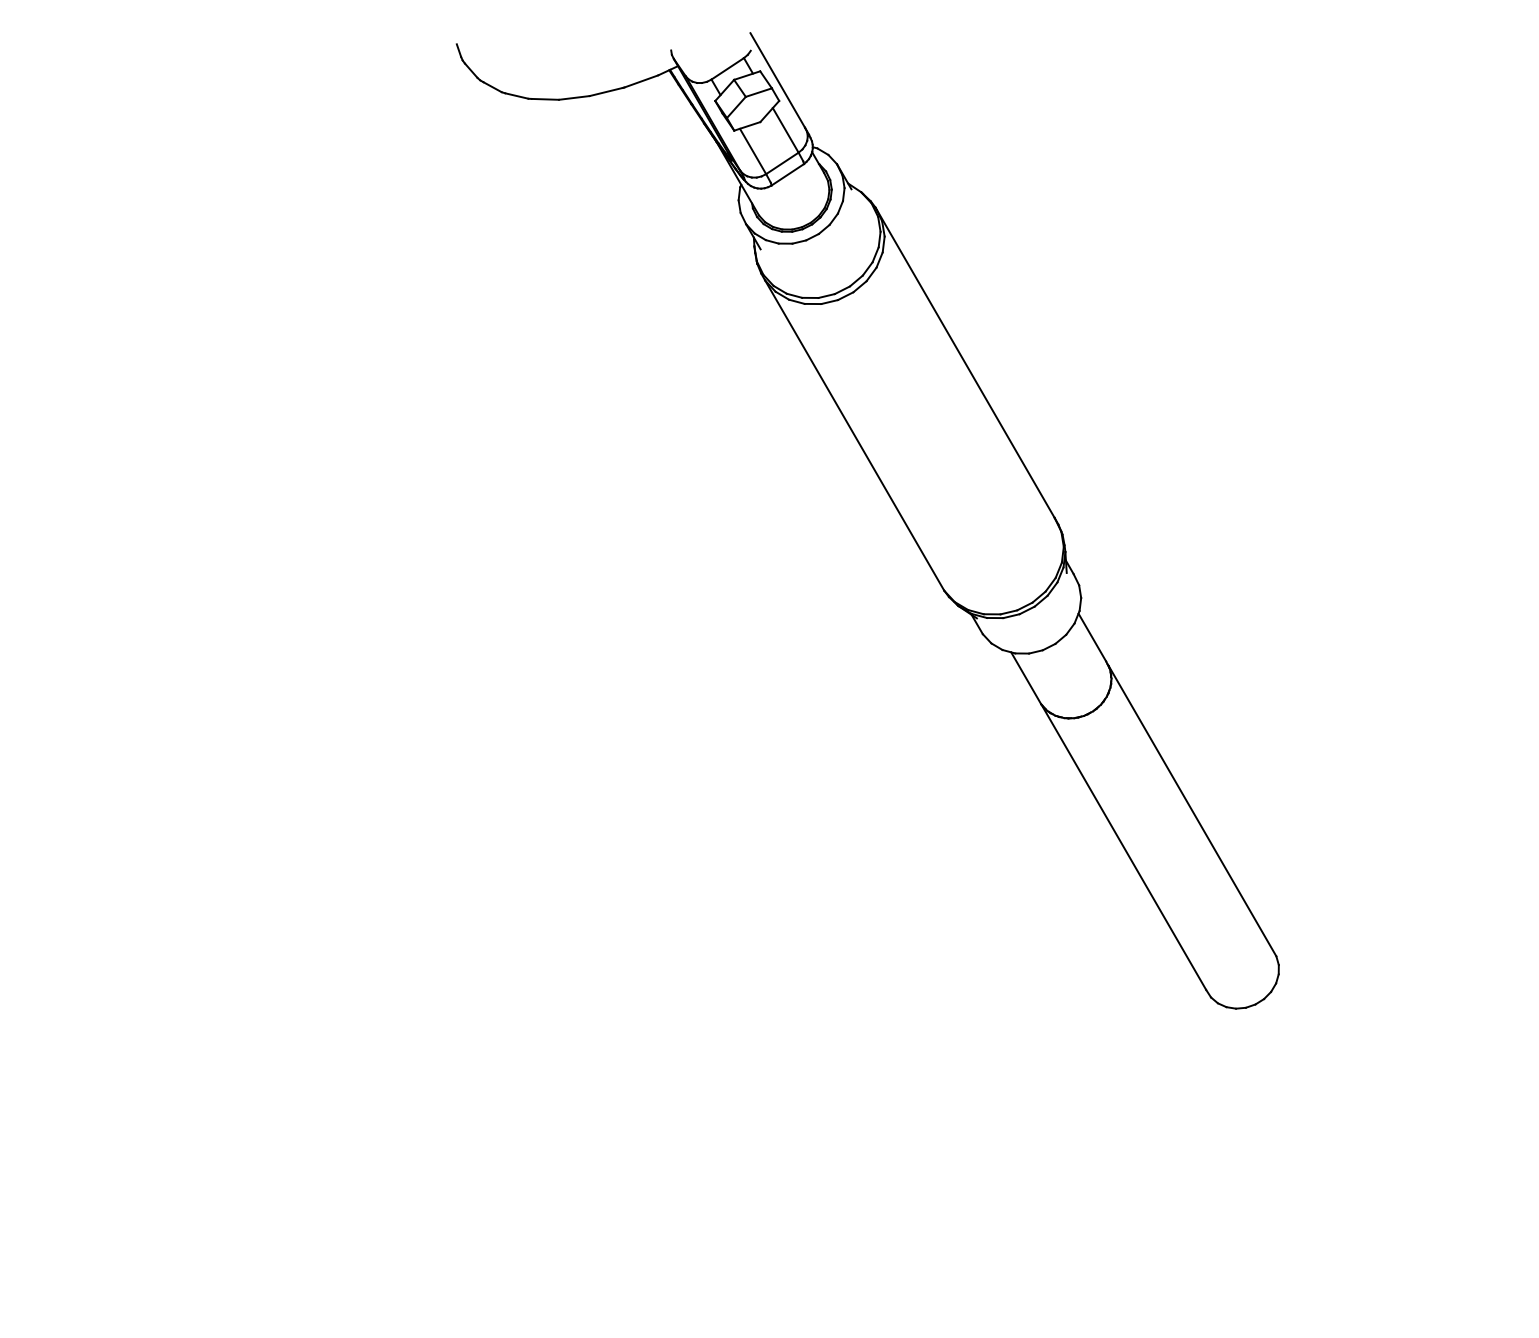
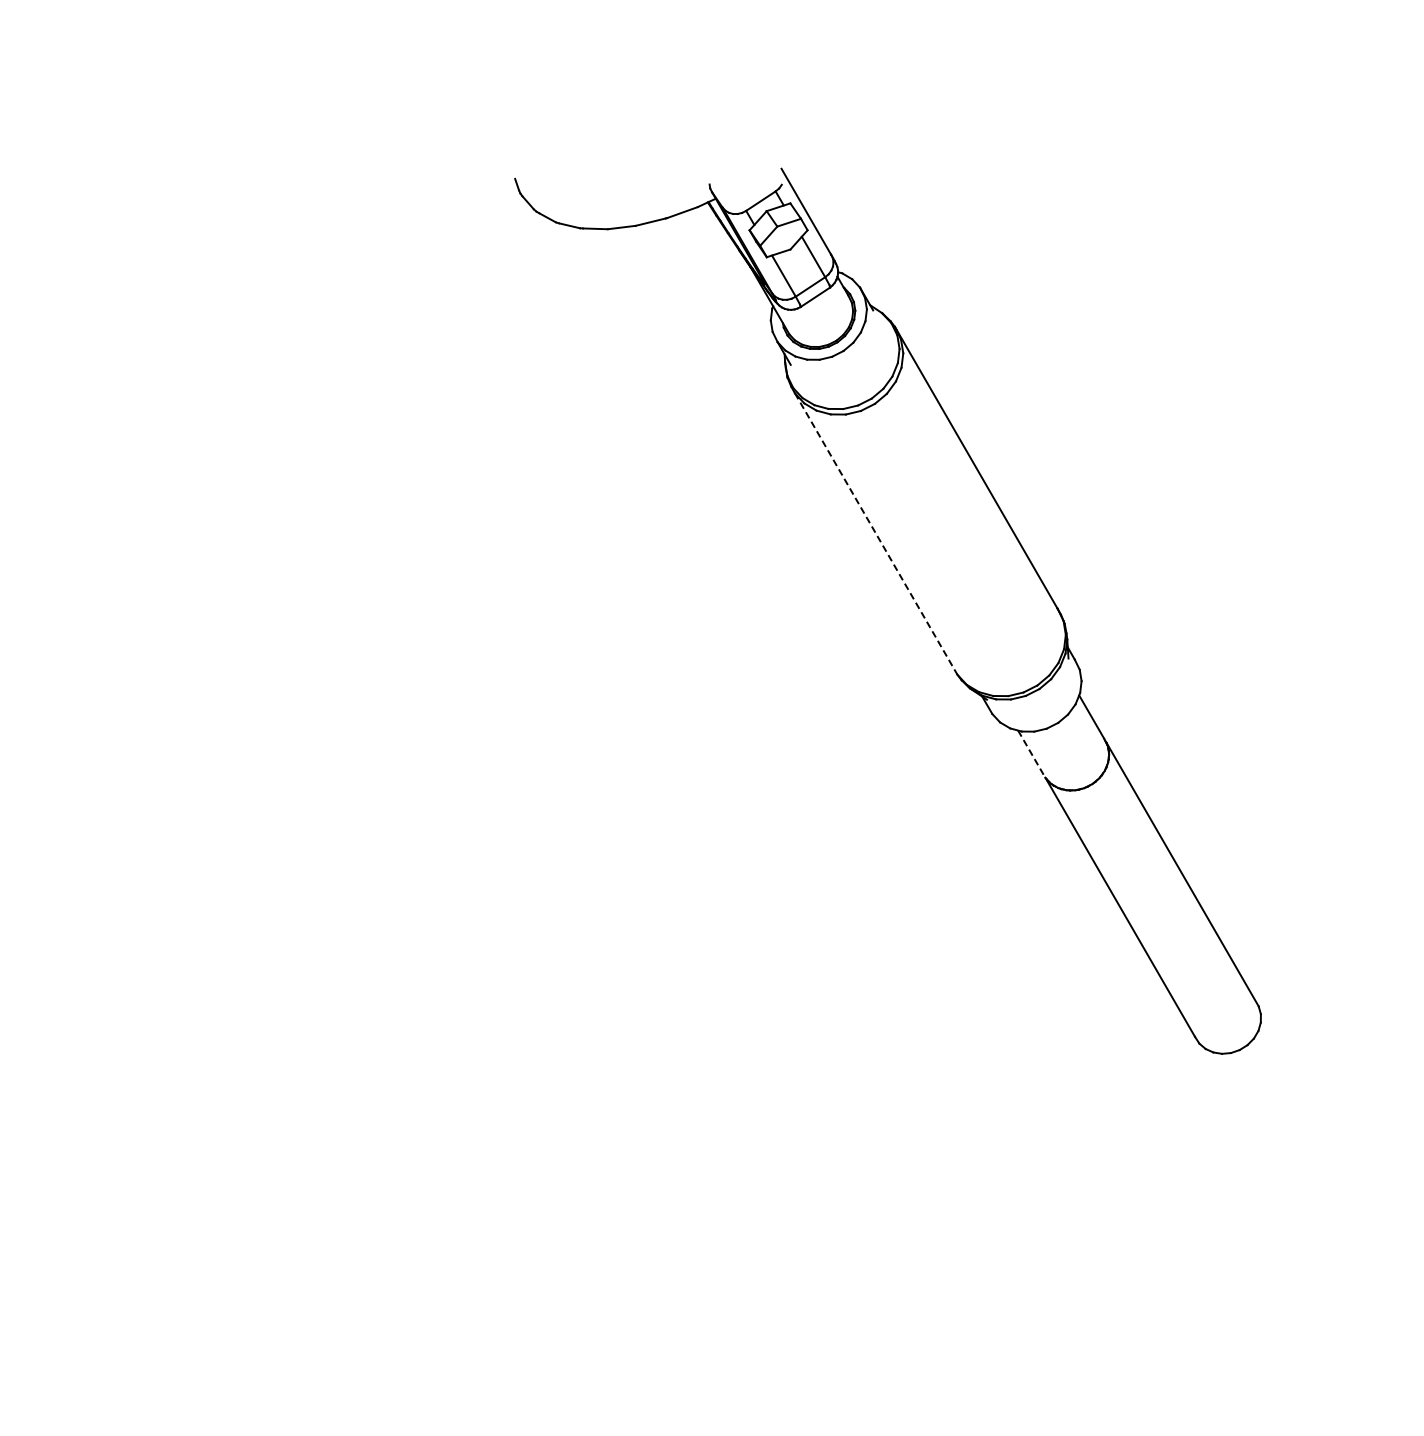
line: (855, 435) -> (876, 533), solid -> dashed
line: (1025, 678) -> (1031, 754), solid -> dashed

